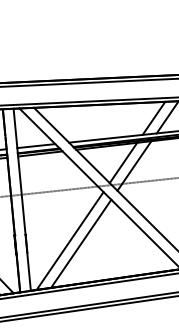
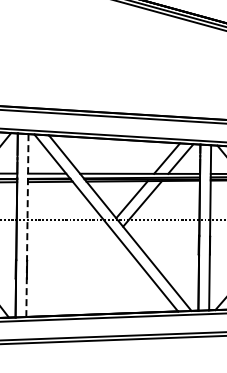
line: (22, 200) -> (27, 226), solid -> dashed
line: (69, 240) -> (70, 271), removed
line: (81, 243) -> (81, 275), removed

